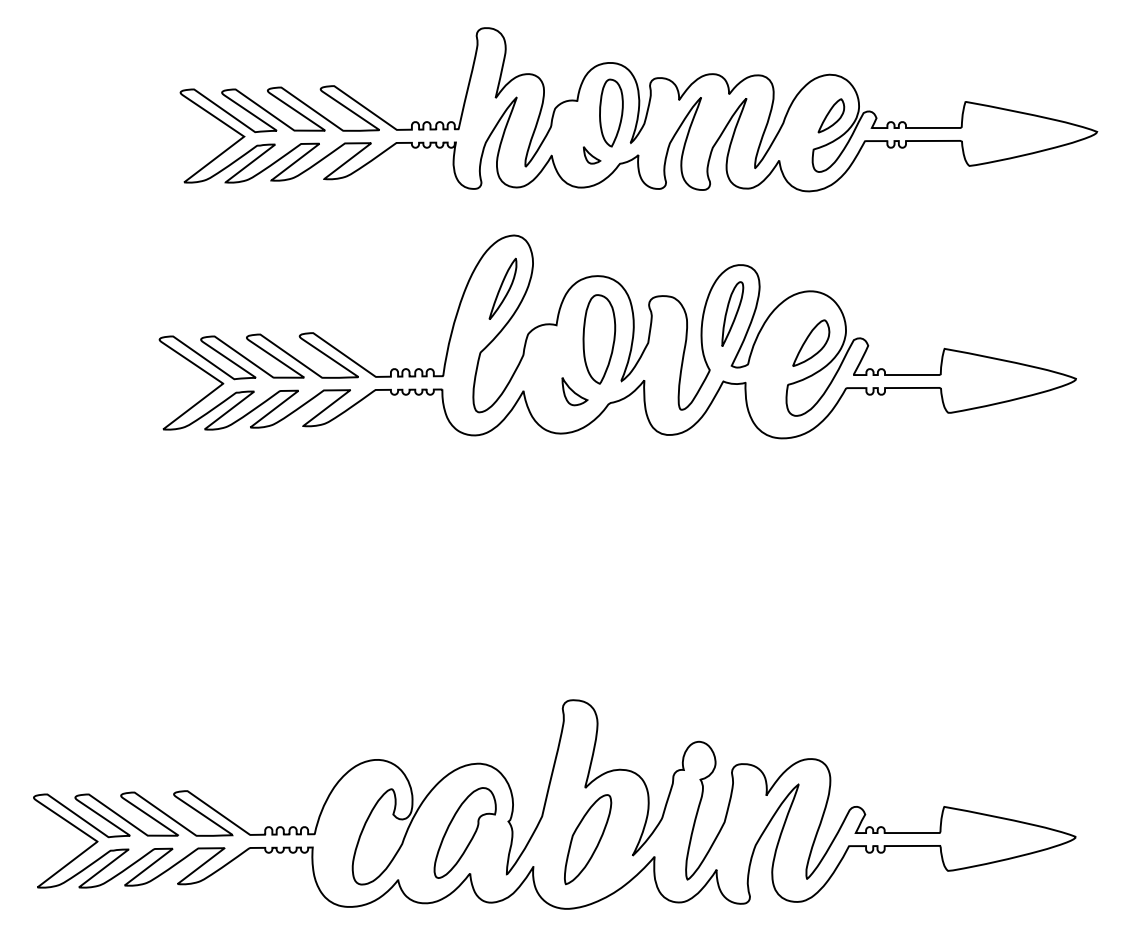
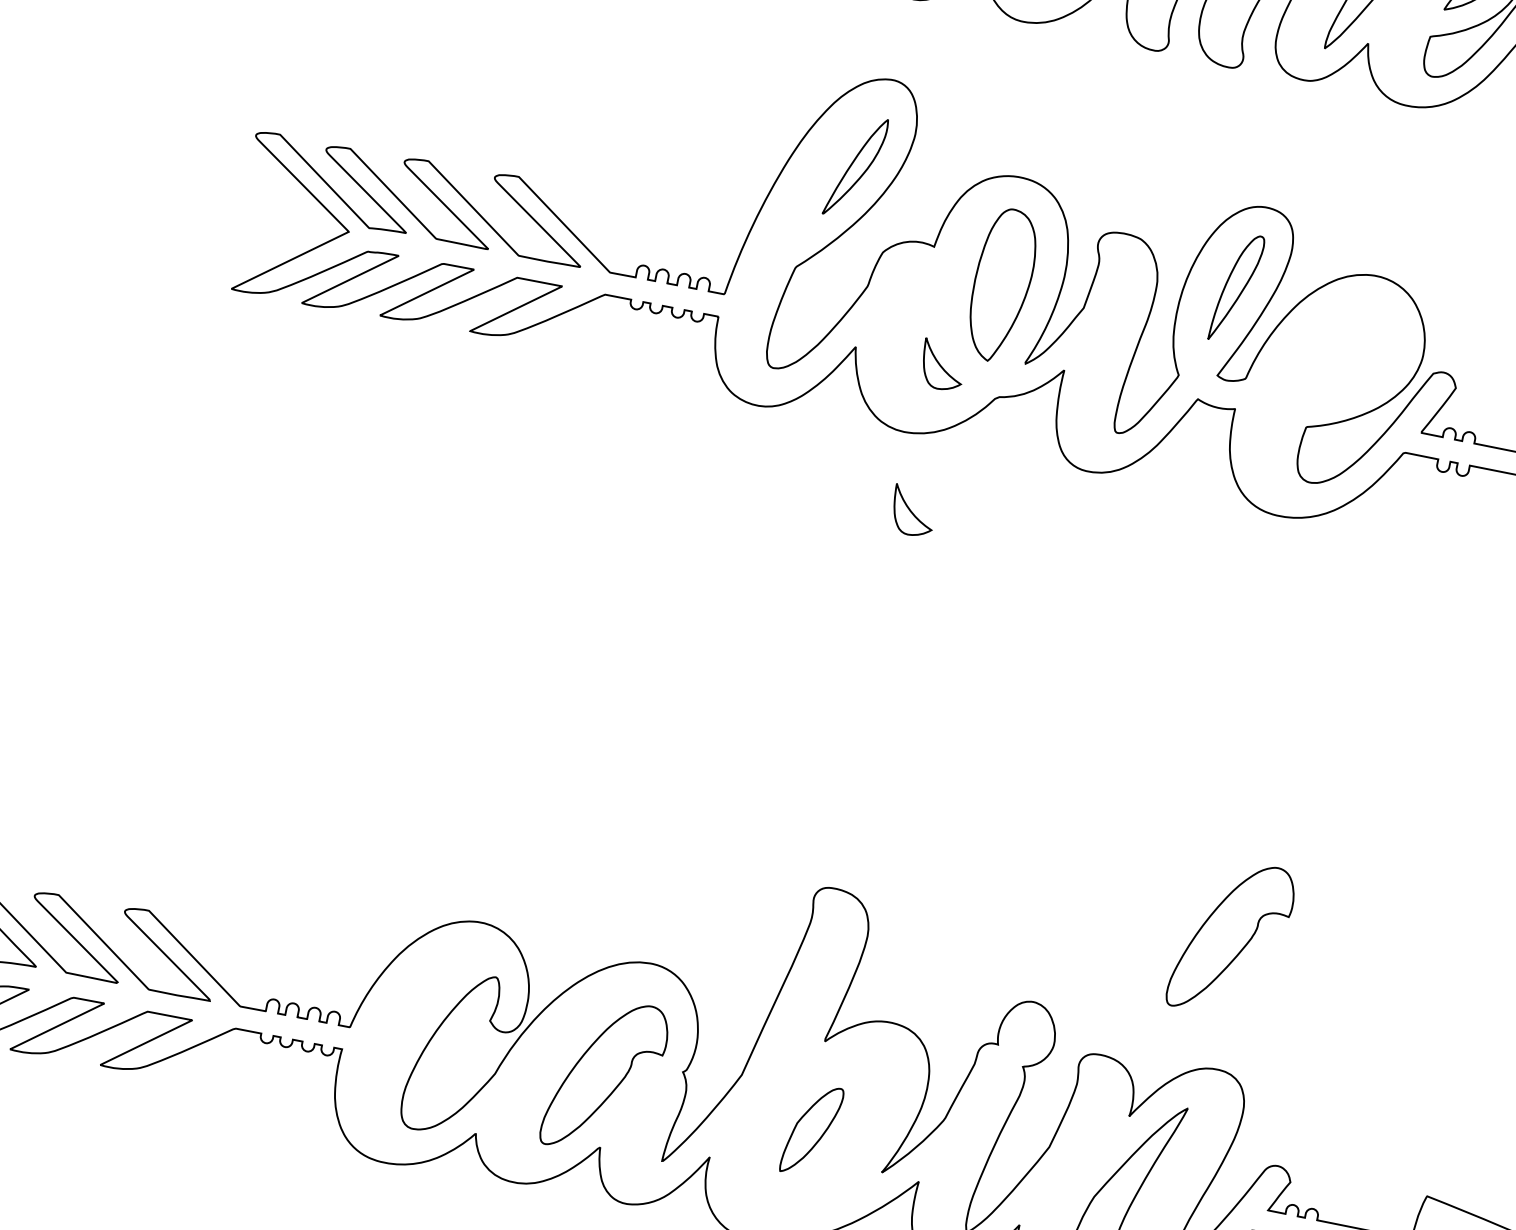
part: (811, 342) -> (1360, 363), removed
part: (574, 477) -> (912, 511), added
part: (803, 682) -> (1230, 937), added
part: (588, 839) -> (812, 1129), size x0.6

